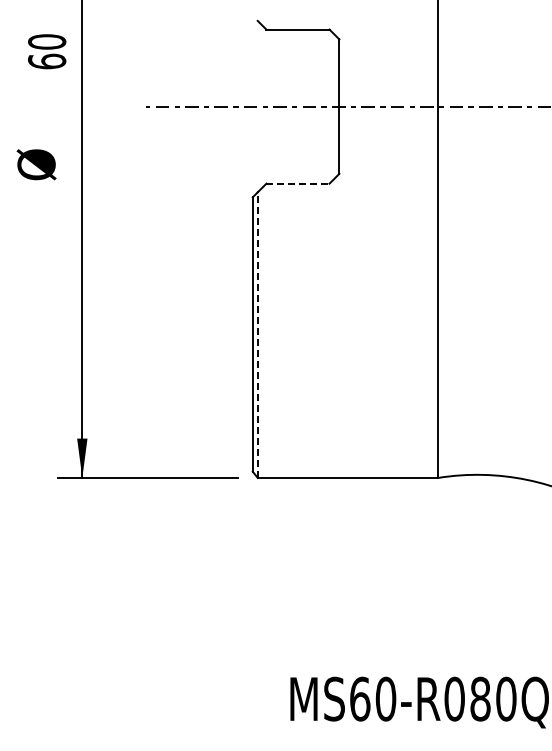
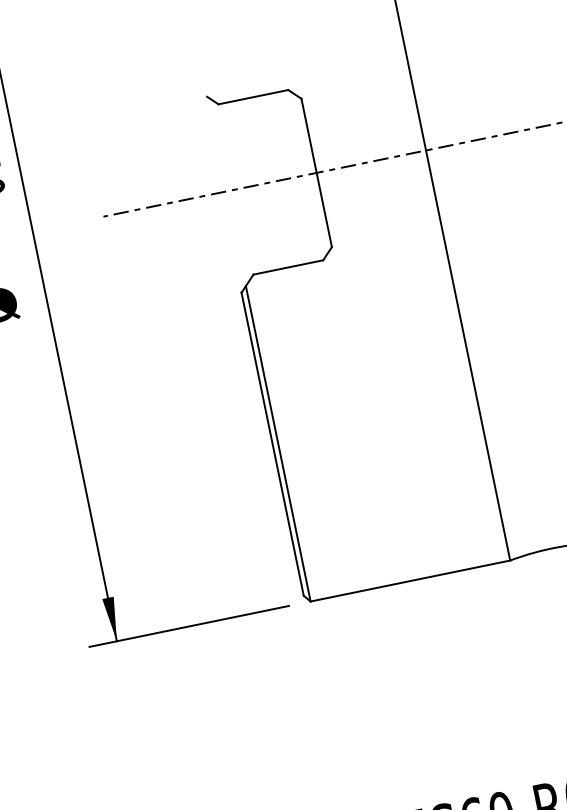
line: (297, 183) -> (287, 267), dashed -> solid
line: (257, 335) -> (278, 444), dashed -> solid

